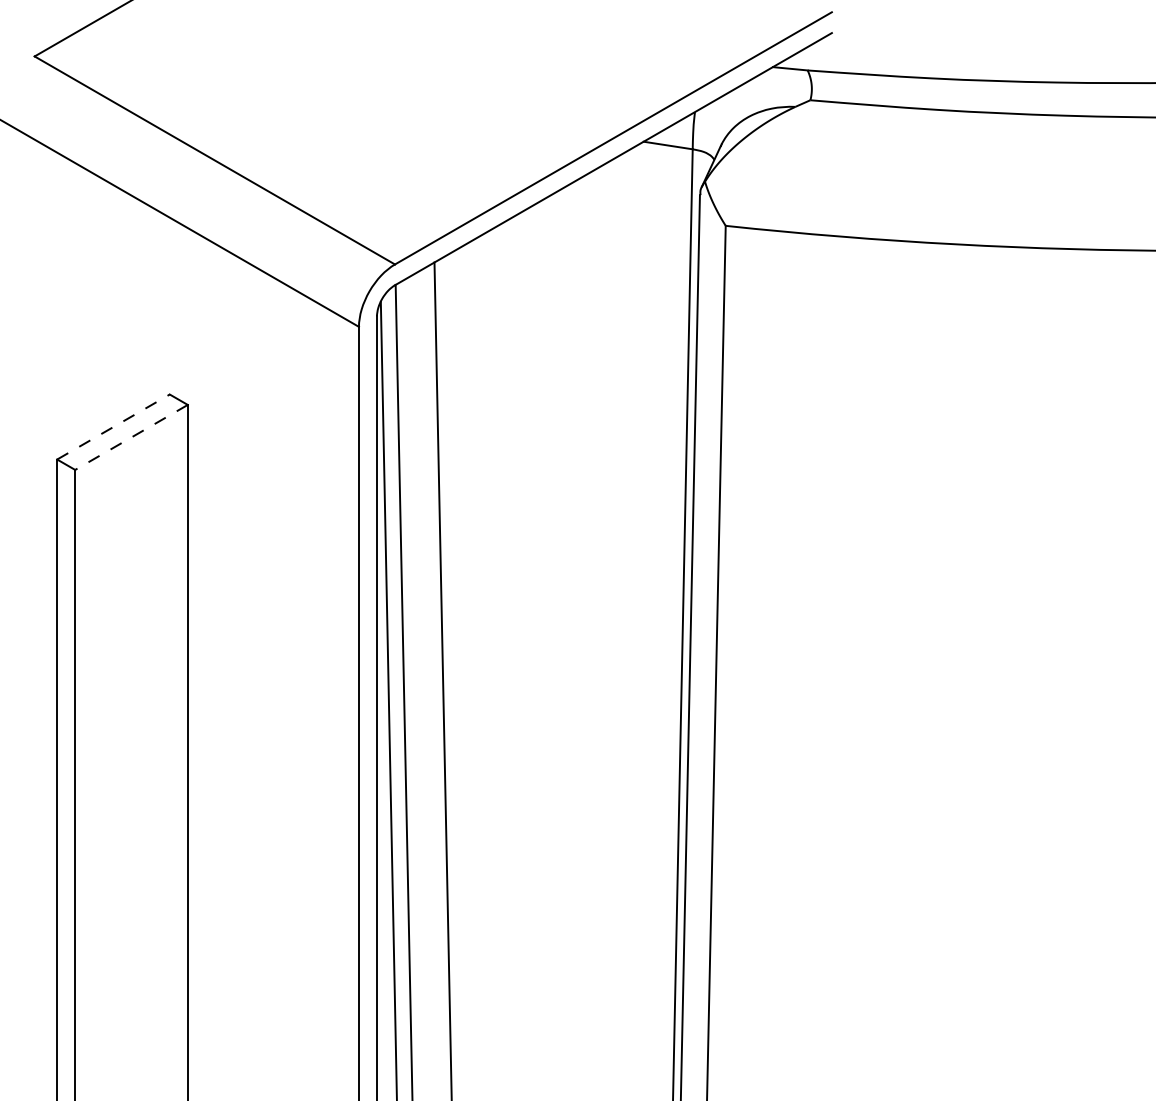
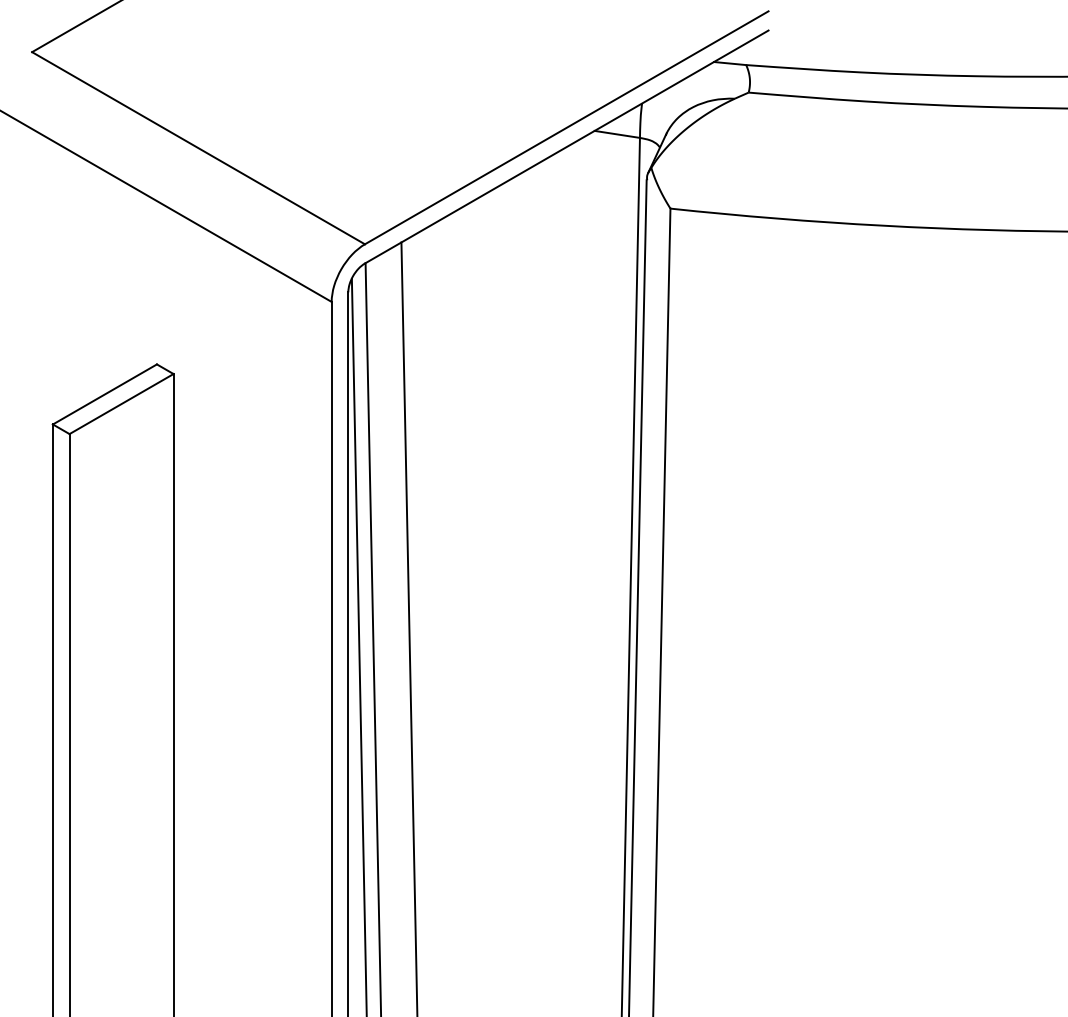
line: (113, 426) -> (104, 393), dashed -> solid
line: (131, 437) -> (121, 404), dashed -> solid

